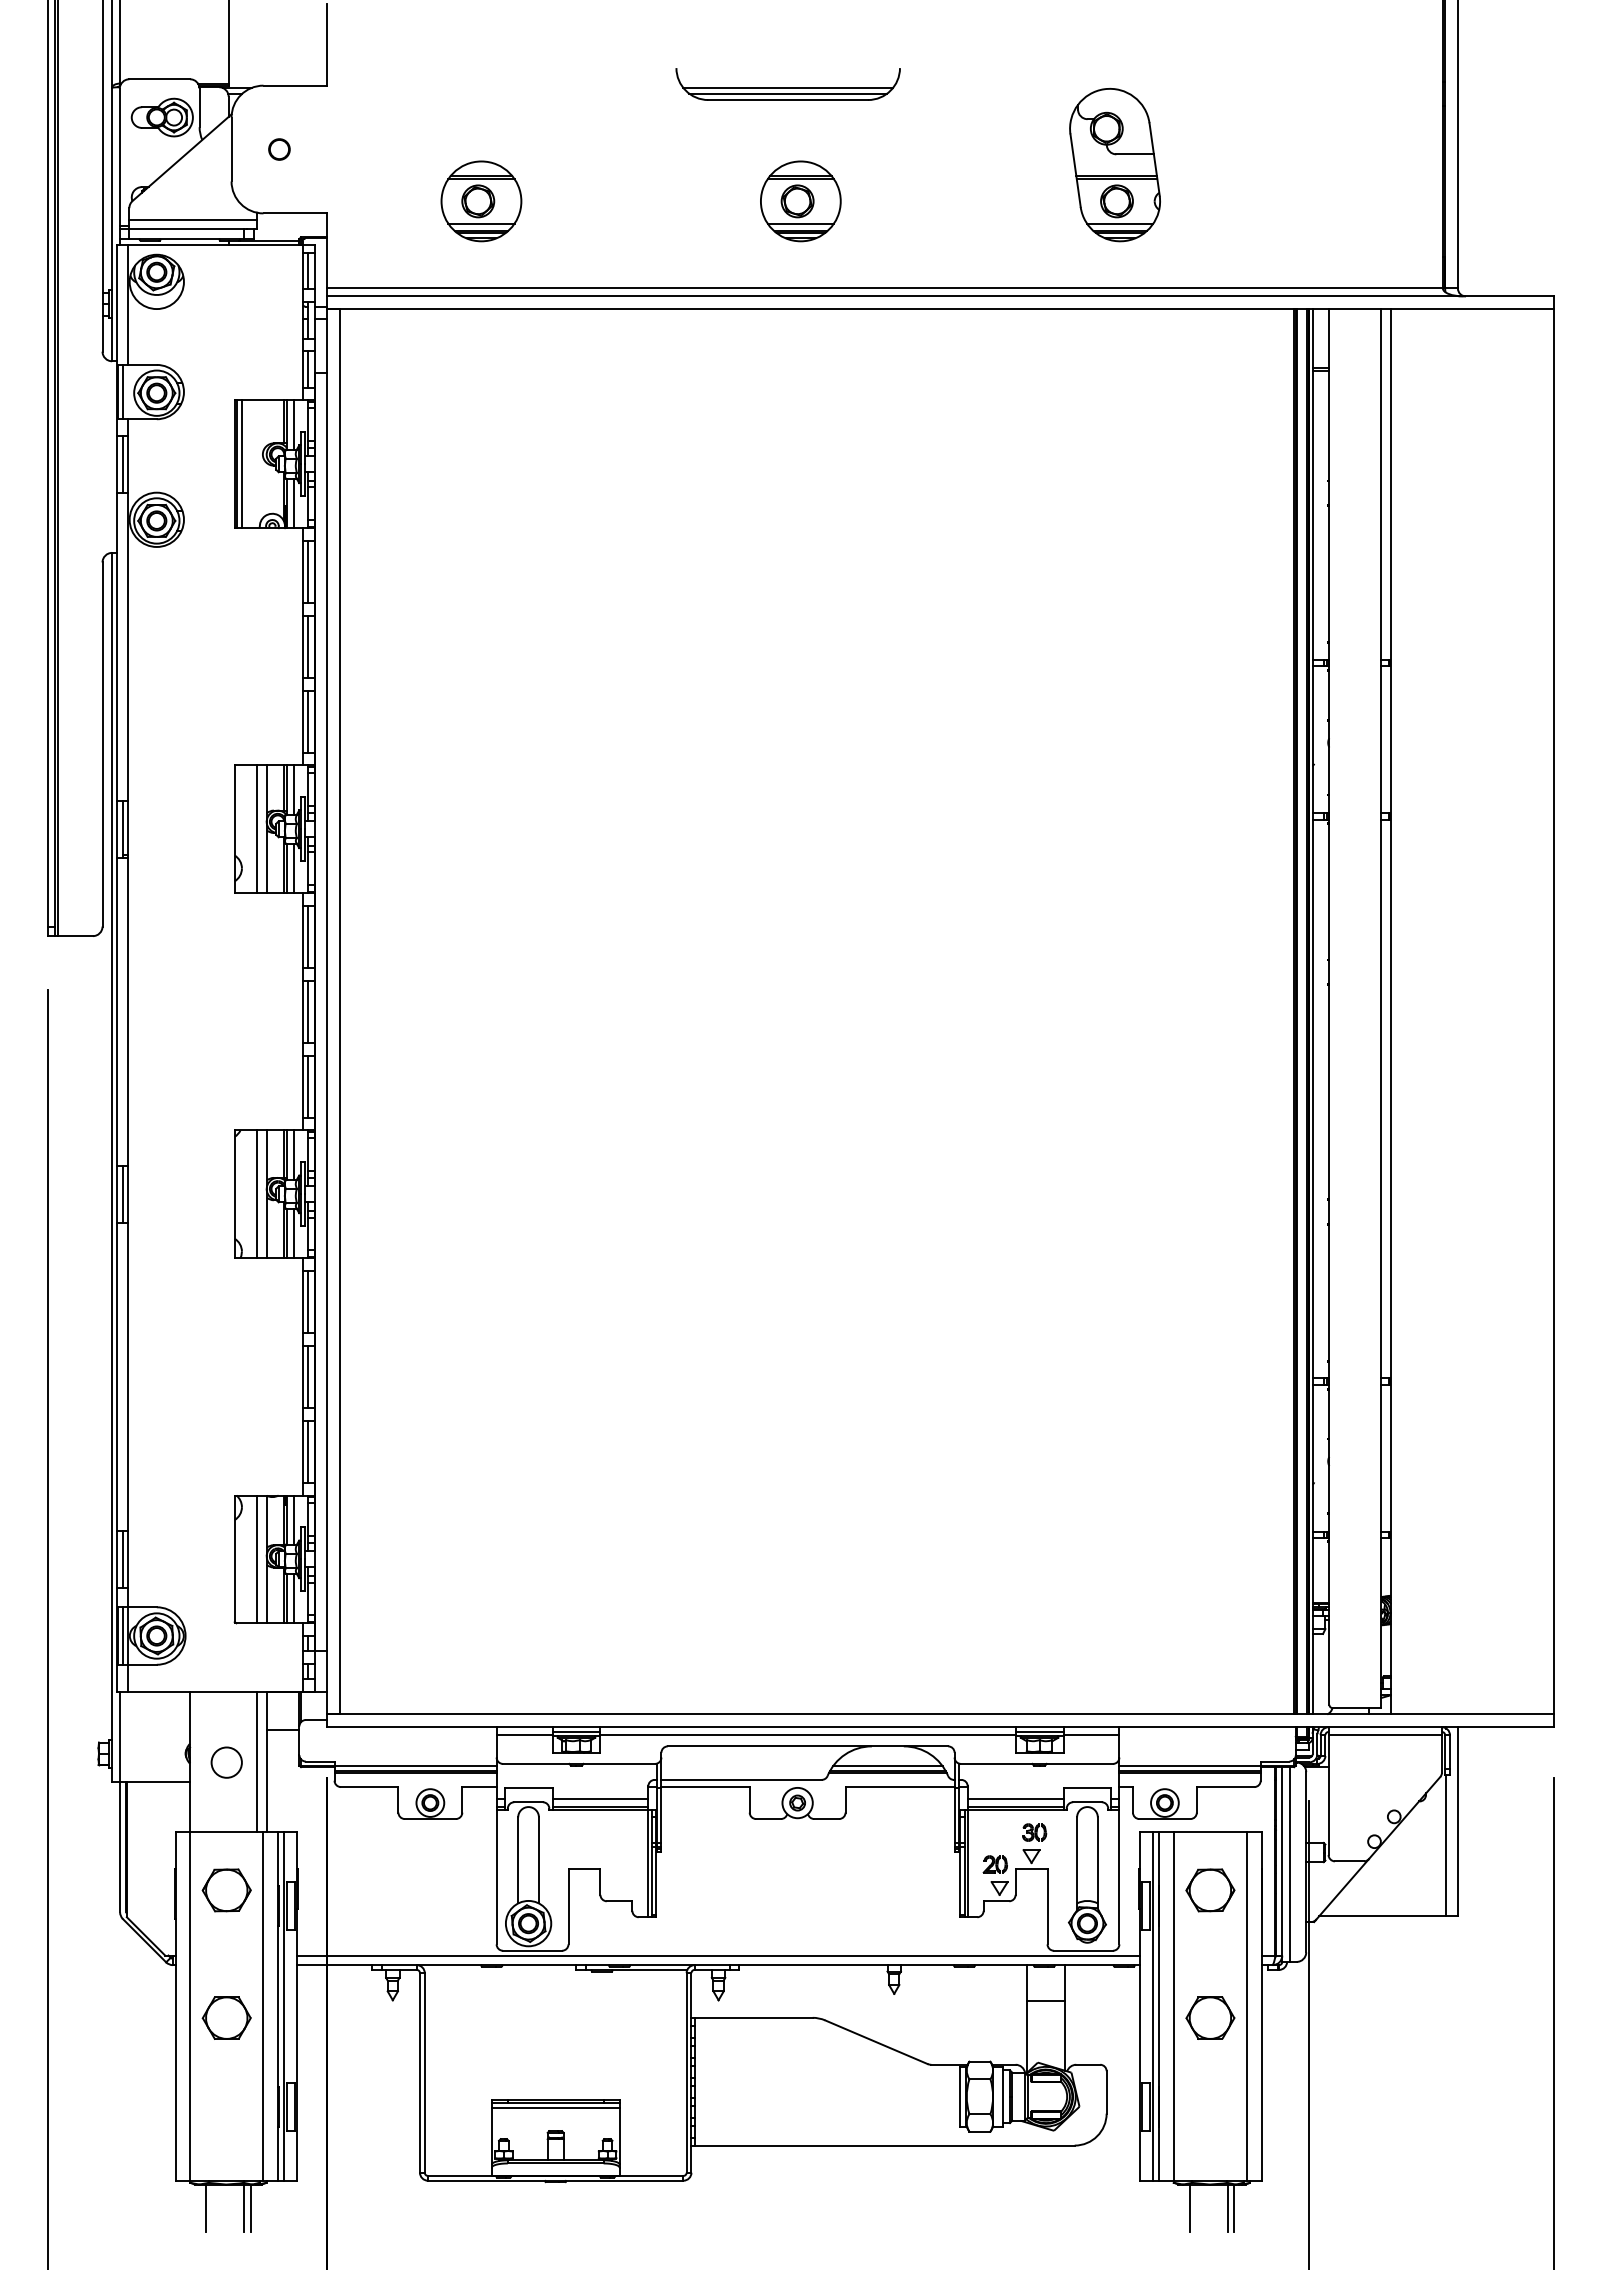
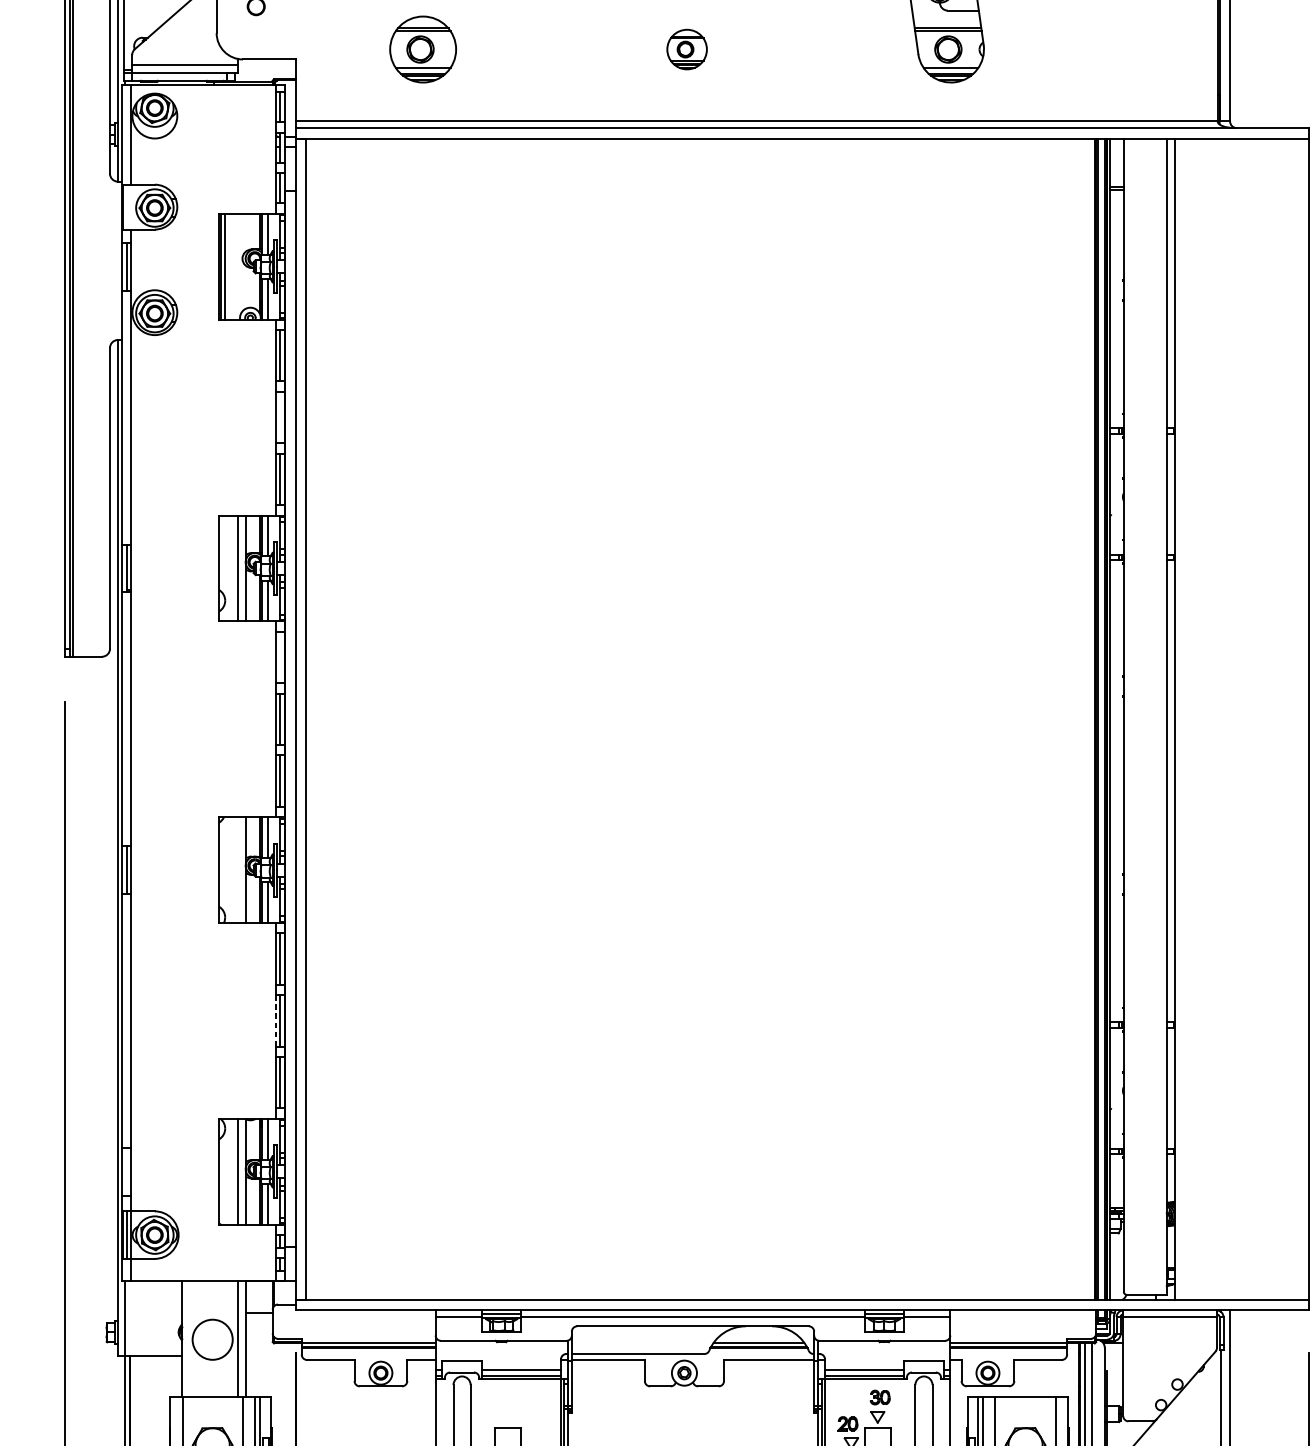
part: (800, 201) -> (686, 49), size x0.6
line: (123, 391) -> (127, 206), removed
line: (308, 646) -> (280, 417), removed
line: (308, 936) -> (280, 657), removed
line: (257, 1194) -> (238, 870), removed
line: (303, 1377) -> (276, 1021), solid -> dashed
line: (122, 1559) -> (126, 1171), removed
circle: (226, 1762) -> (212, 1339), size x1.6

